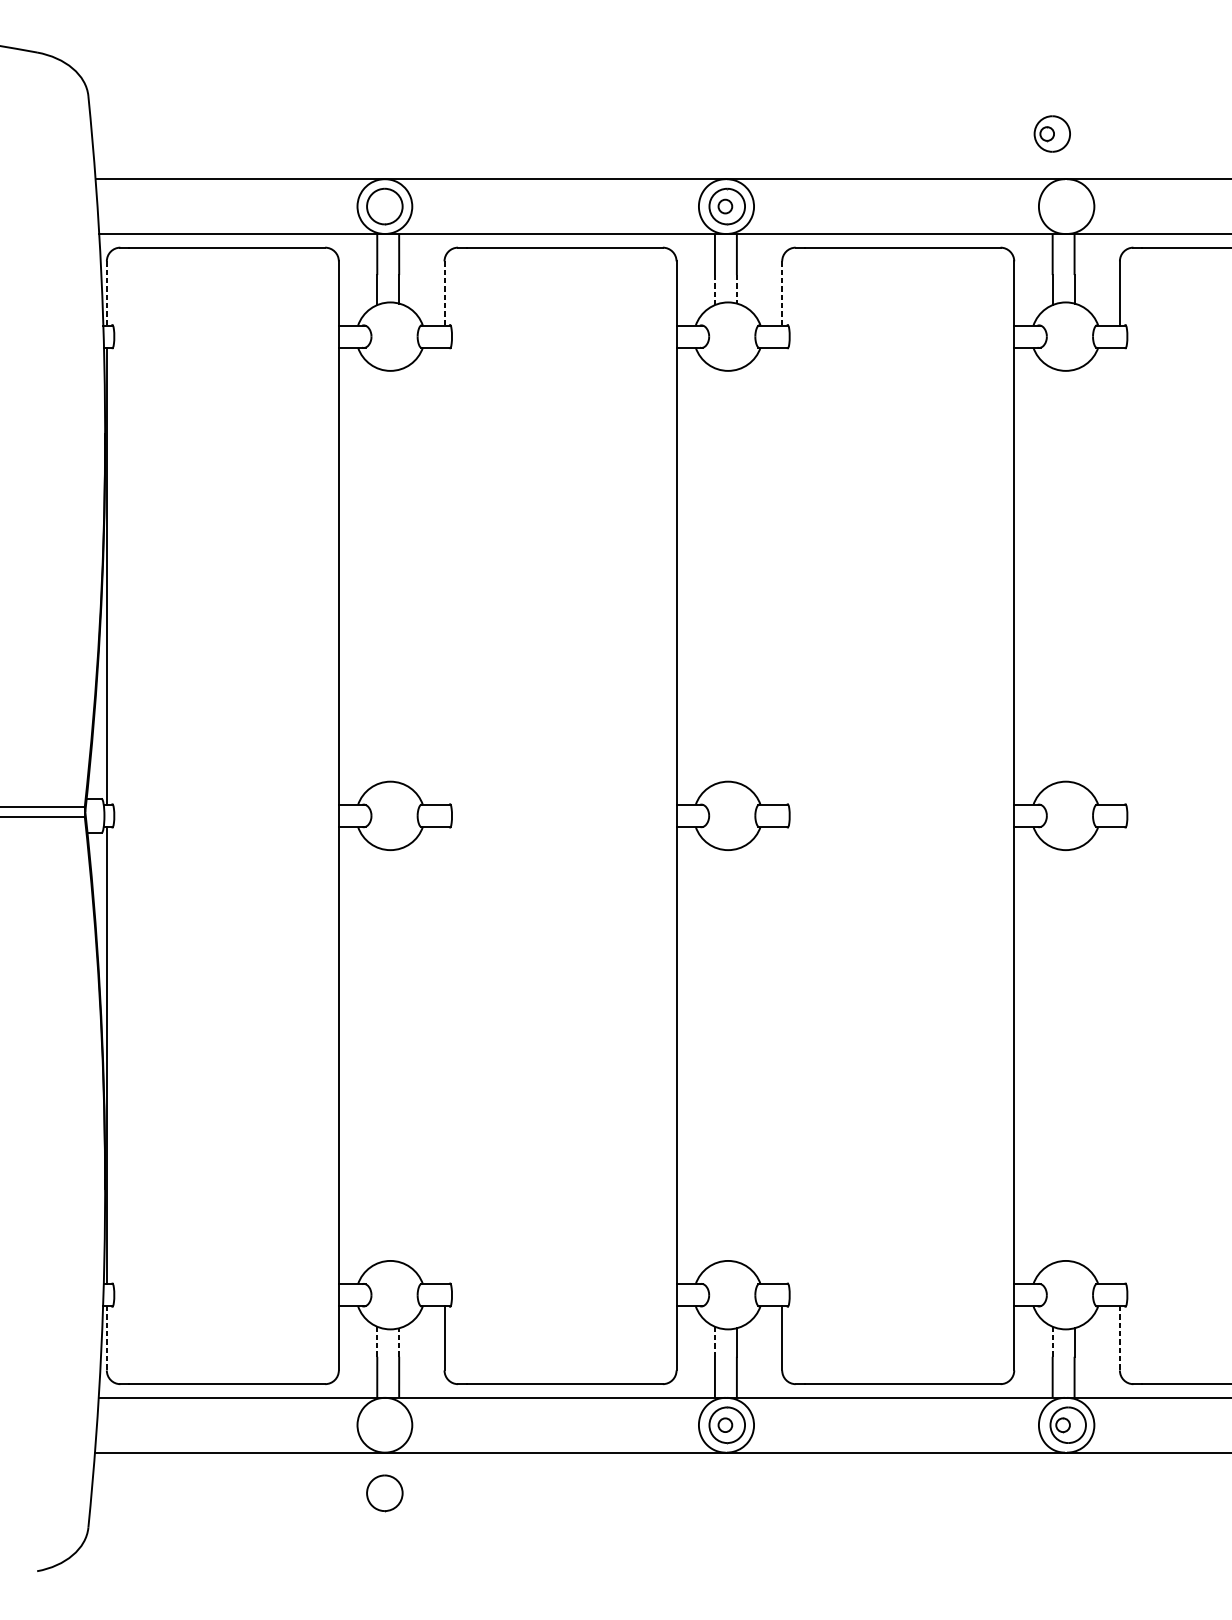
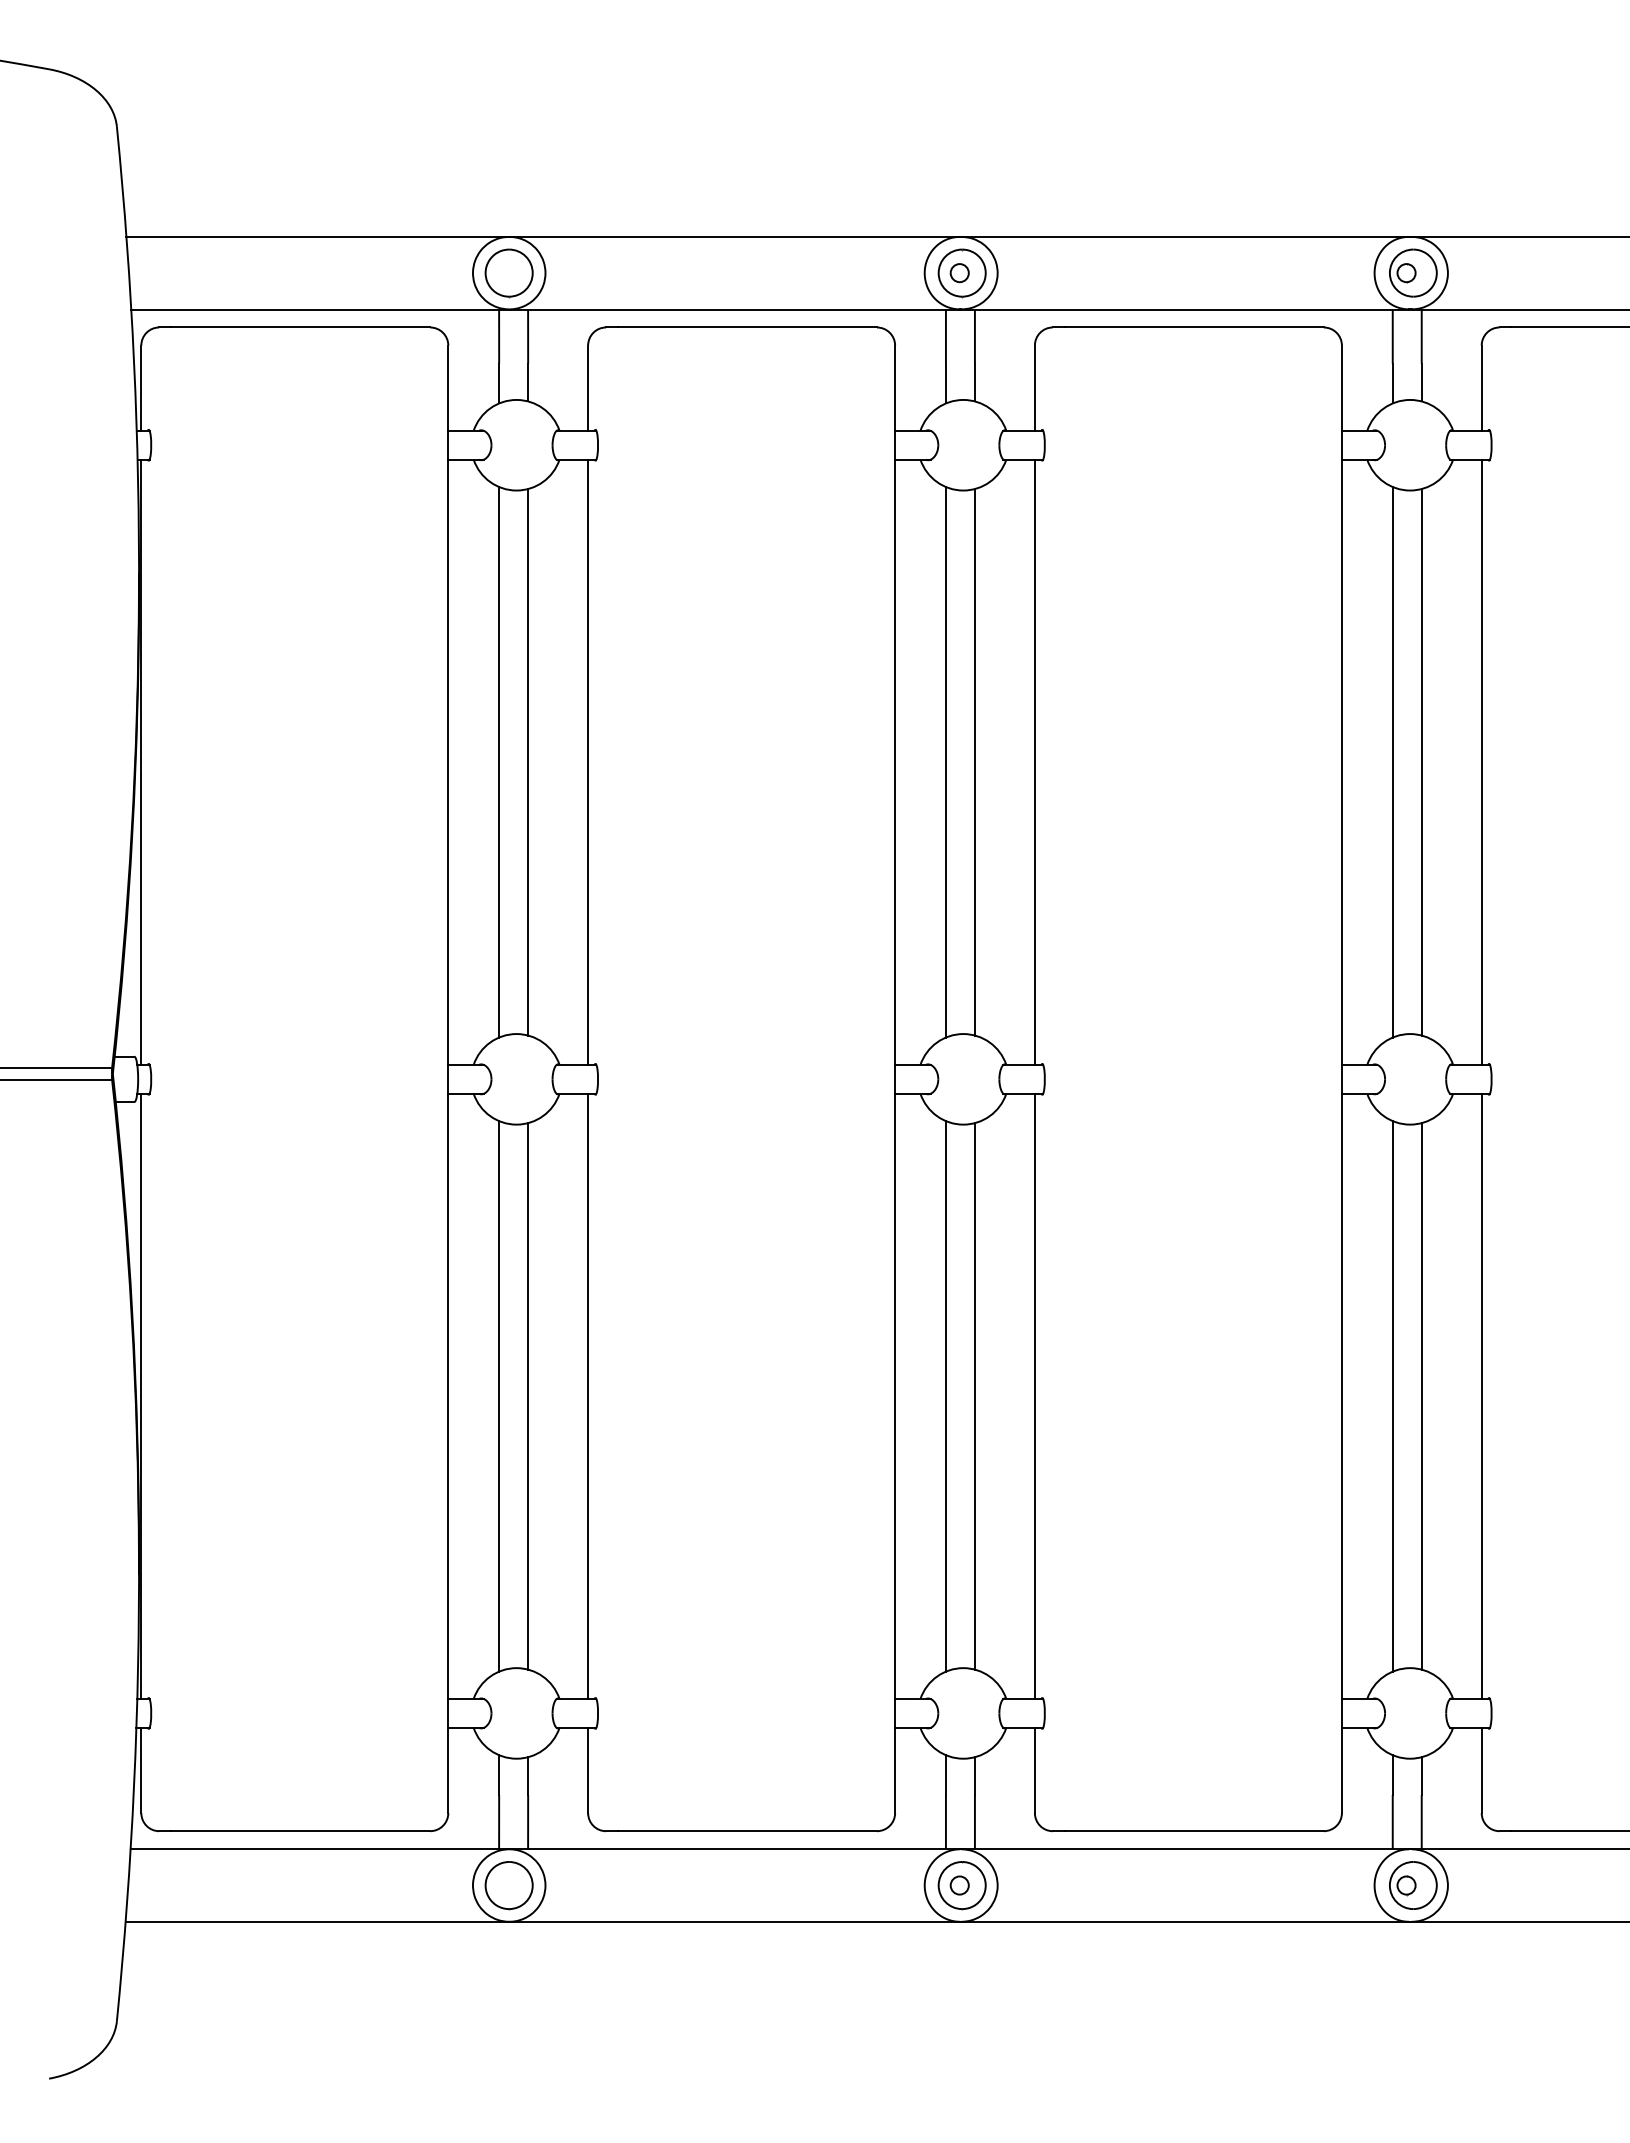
part: (1052, 133) -> (1413, 272), moved
line: (736, 289) -> (974, 382), dashed -> solid
line: (714, 290) -> (945, 383), dashed -> solid
line: (106, 293) -> (141, 388), dashed -> solid
line: (444, 293) -> (588, 388), dashed -> solid
line: (781, 293) -> (1034, 388), dashed -> solid
line: (444, 575) -> (588, 761), added
line: (781, 575) -> (1034, 761), added
line: (1119, 575) -> (1481, 761), added
line: (377, 576) -> (499, 762), added
line: (399, 576) -> (528, 762), added
line: (714, 576) -> (945, 762), added
line: (736, 576) -> (974, 762), added
line: (1052, 576) -> (1392, 762), added
line: (1074, 576) -> (1421, 762), added
line: (444, 1054) -> (588, 1395), added
line: (781, 1054) -> (1034, 1395), added
line: (1119, 1054) -> (1481, 1395), added
line: (377, 1055) -> (499, 1396), added
line: (399, 1055) -> (528, 1396), added
line: (714, 1055) -> (945, 1396), added
line: (736, 1055) -> (974, 1396), added
line: (1052, 1055) -> (1392, 1396), added
line: (1074, 1055) -> (1421, 1396), added
line: (106, 1338) -> (141, 1770), dashed -> solid
line: (1119, 1338) -> (1481, 1770), dashed -> solid
line: (377, 1342) -> (499, 1775), dashed -> solid
line: (399, 1342) -> (528, 1776), dashed -> solid
line: (714, 1342) -> (945, 1775), dashed -> solid
line: (1052, 1342) -> (1392, 1775), dashed -> solid
part: (384, 1493) -> (508, 1885), moved

